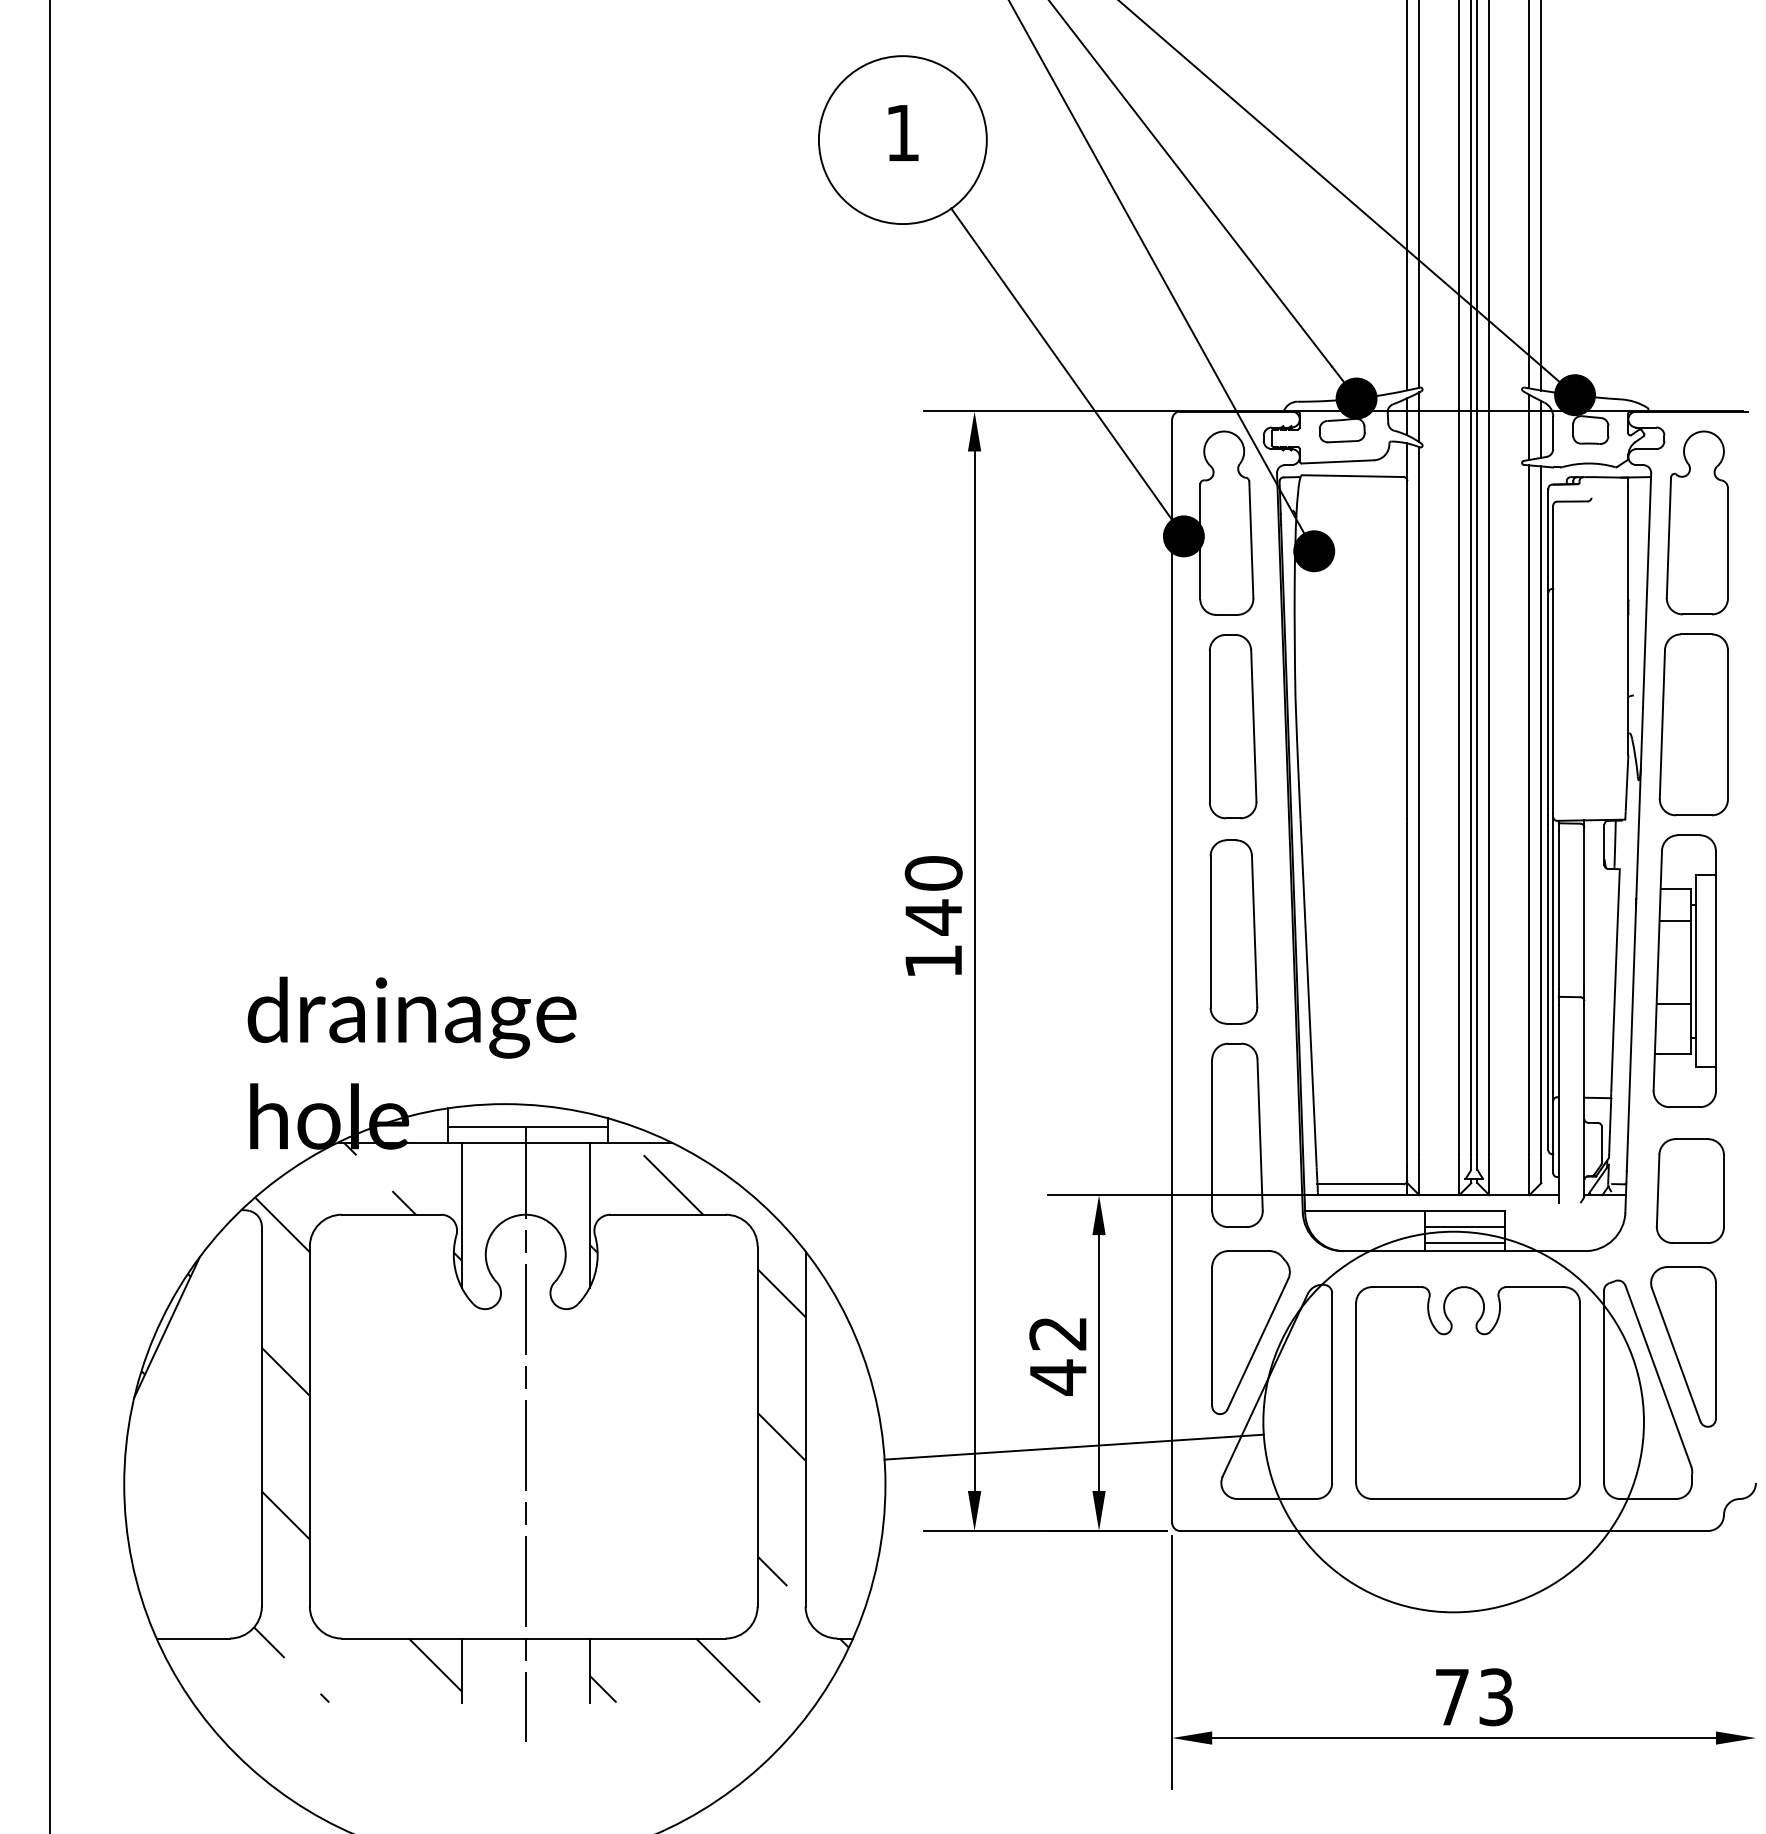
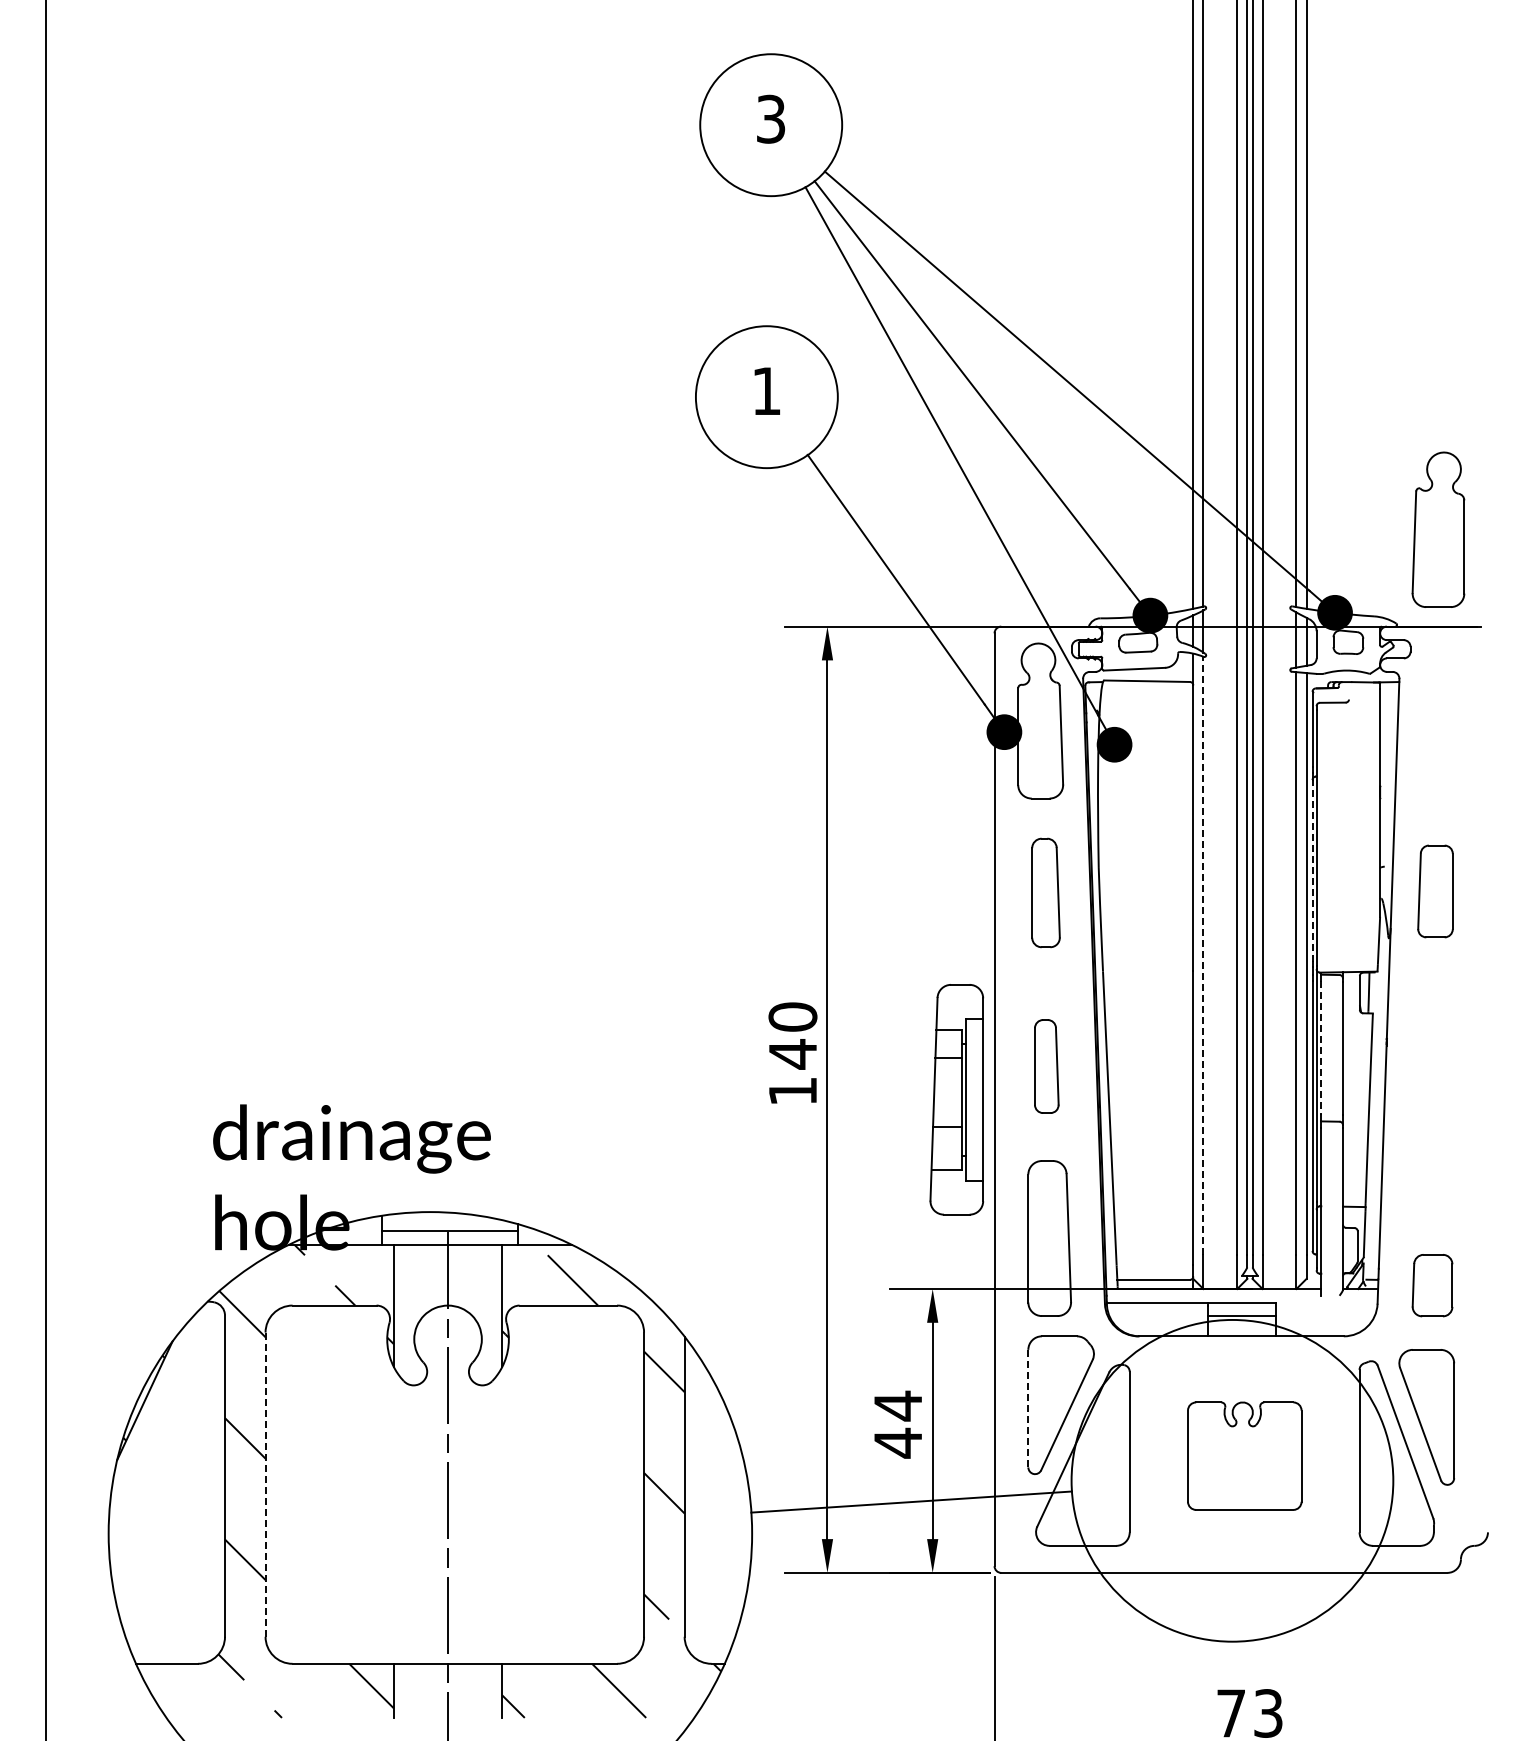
part: (1697, 522) -> (1438, 529), moved
line: (1548, 700) -> (1312, 870), solid -> dashed
part: (1693, 724) -> (1435, 891), size x0.6
part: (1232, 726) -> (1045, 892), size x0.7
line: (1419, 800) -> (1203, 955), solid -> dashed
line: (1559, 910) -> (1321, 1048), solid -> dashed
part: (1233, 931) -> (1046, 1066), size x0.6
part: (1684, 970) -> (956, 1099), moved
part: (1690, 1190) -> (1432, 1285), size x0.7
line: (1465, 1243) -> (1242, 1329), removed
text: (1057, 1332) -> (897, 1405), 42 -> 44
line: (1212, 1336) -> (1028, 1408), solid -> dashed
part: (1467, 1392) -> (1244, 1455), size x0.6
line: (309, 1427) -> (265, 1485), solid -> dashed

